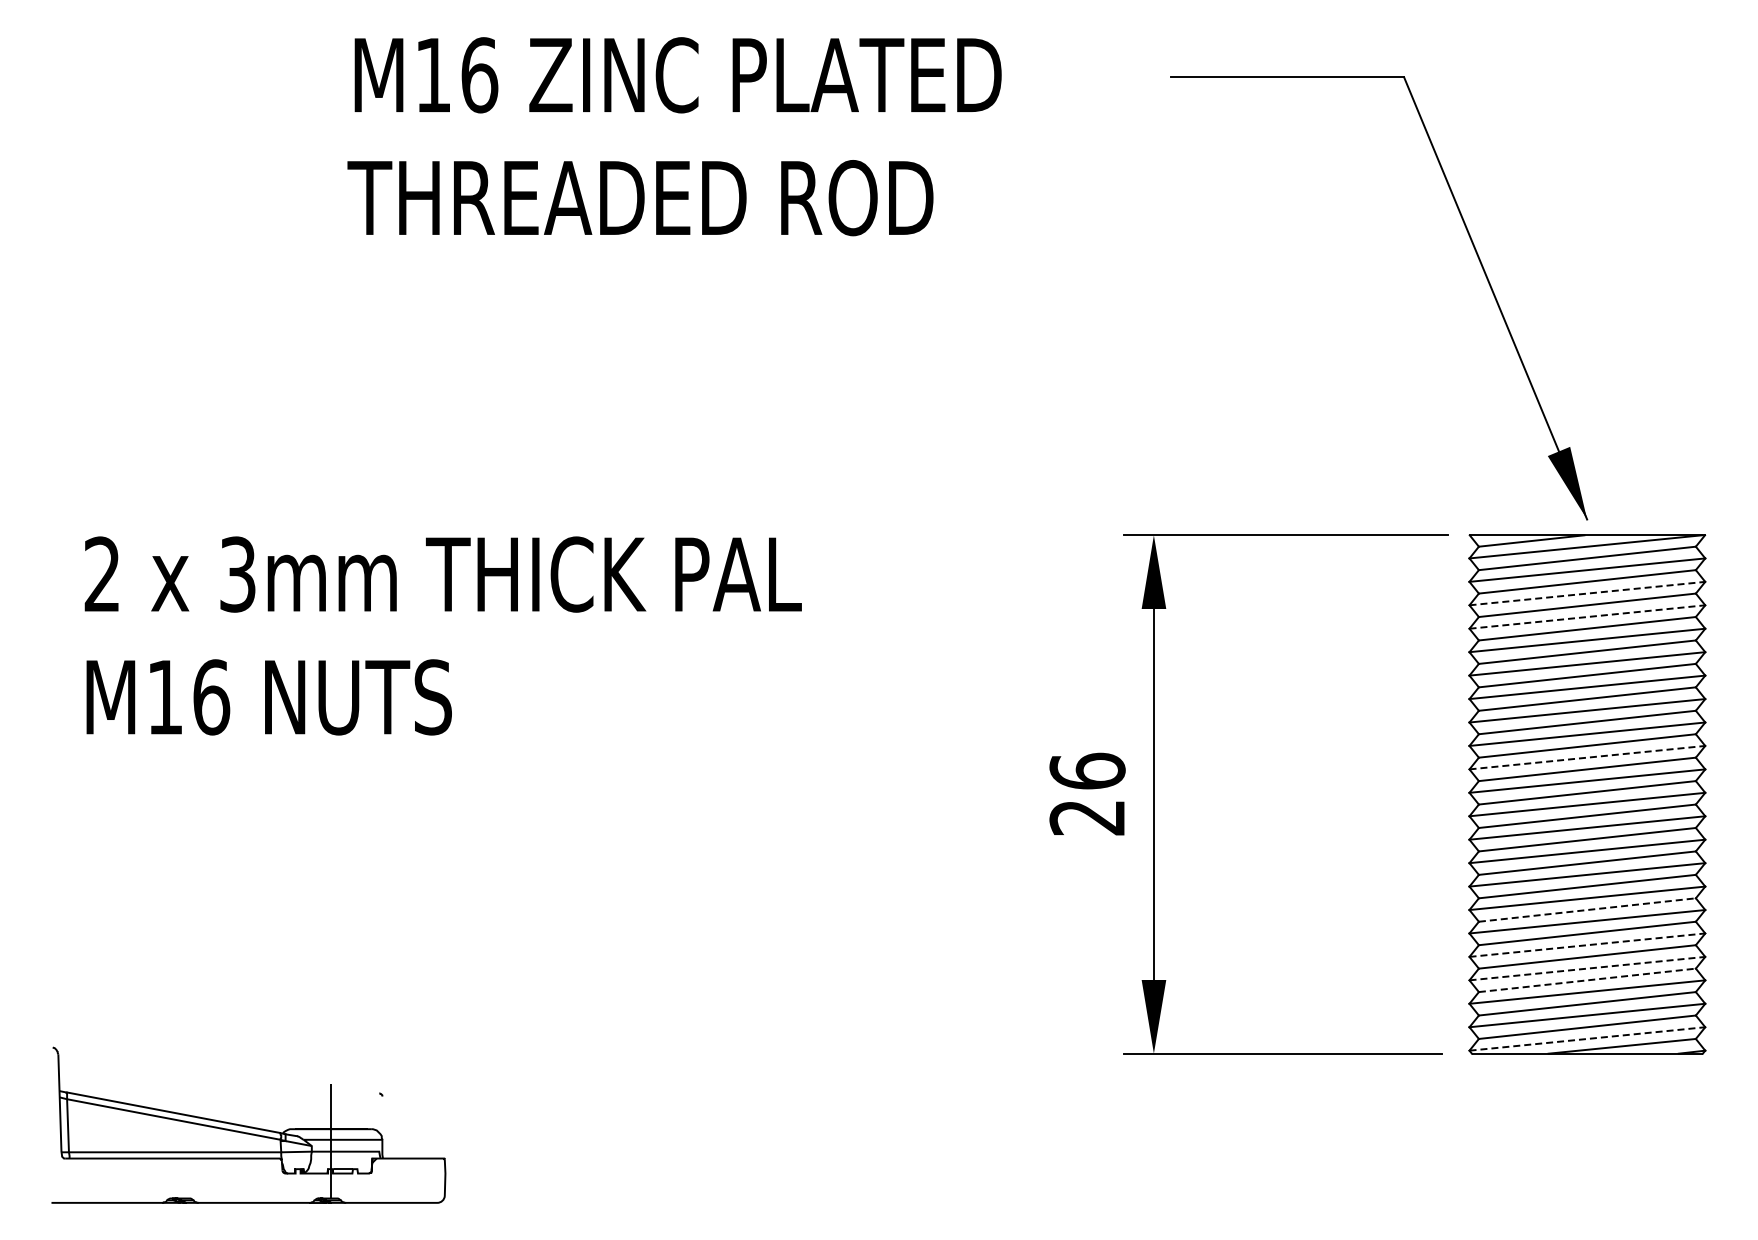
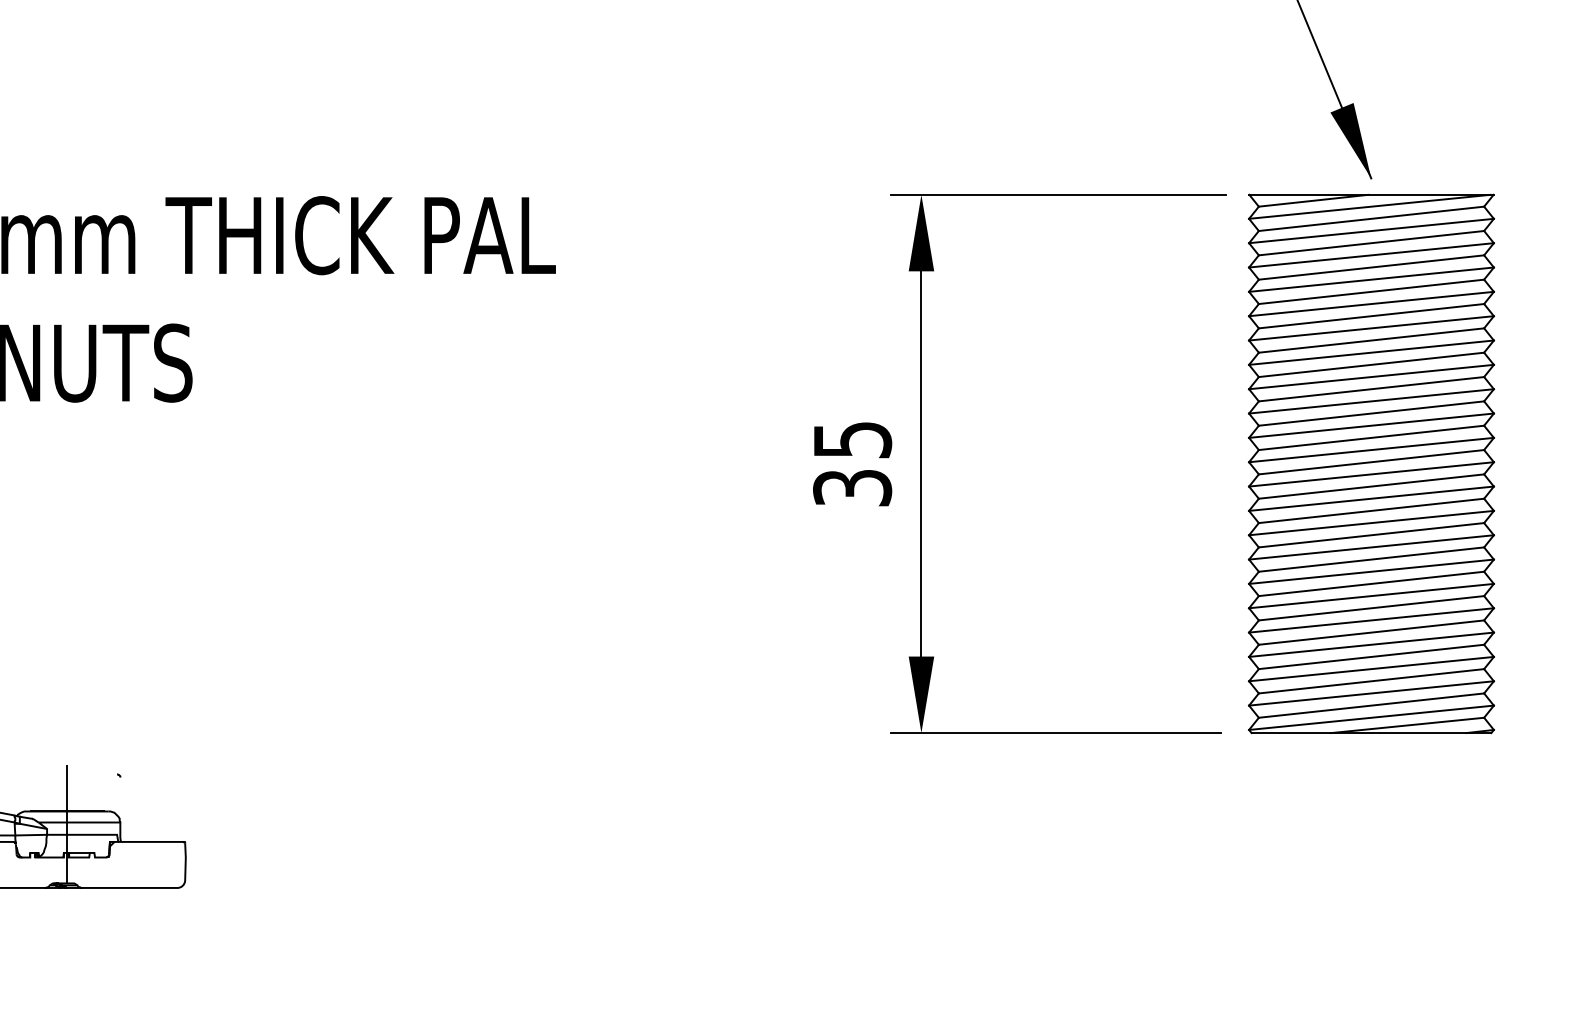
line: (1587, 593) -> (1371, 255), dashed -> solid
line: (1587, 616) -> (1371, 279), dashed -> solid
line: (1587, 757) -> (1371, 425), dashed -> solid
text: (1087, 793) -> (852, 462), 26 -> 35
line: (1587, 909) -> (1371, 583), dashed -> solid
line: (1587, 945) -> (1371, 620), dashed -> solid
line: (1587, 968) -> (1371, 644), dashed -> solid
line: (1587, 980) -> (1371, 657), dashed -> solid
line: (1587, 1038) -> (1371, 717), dashed -> solid

